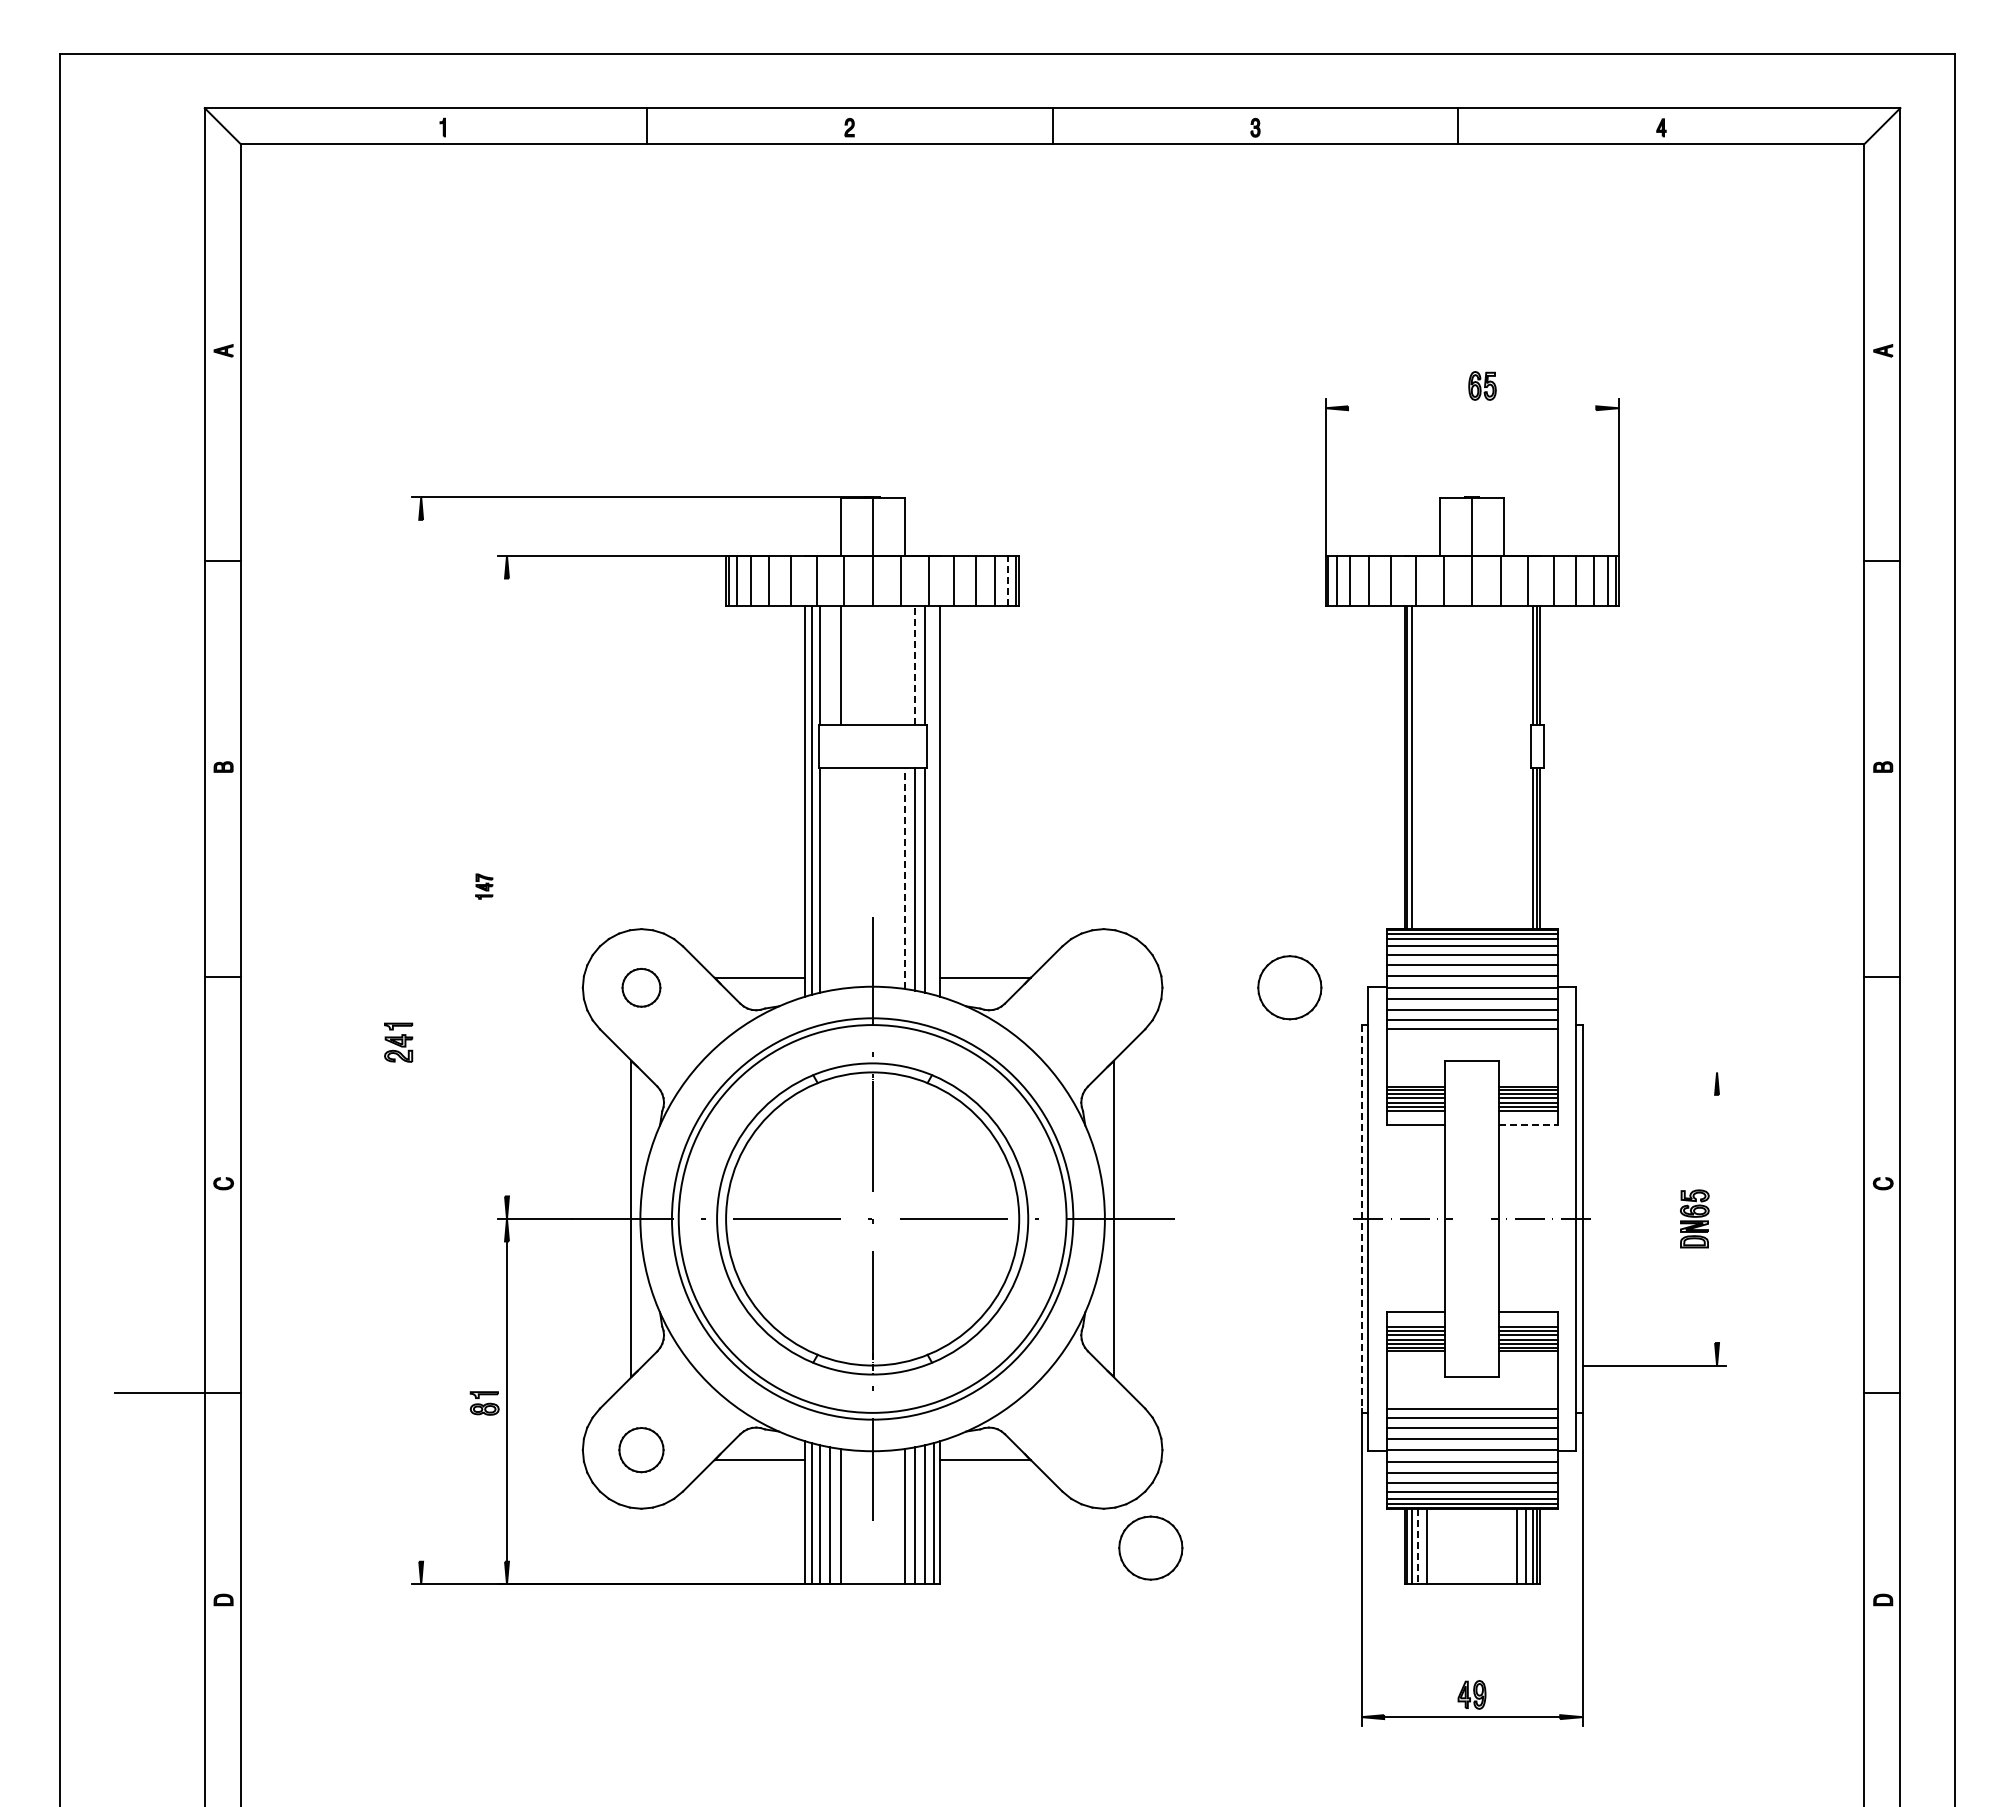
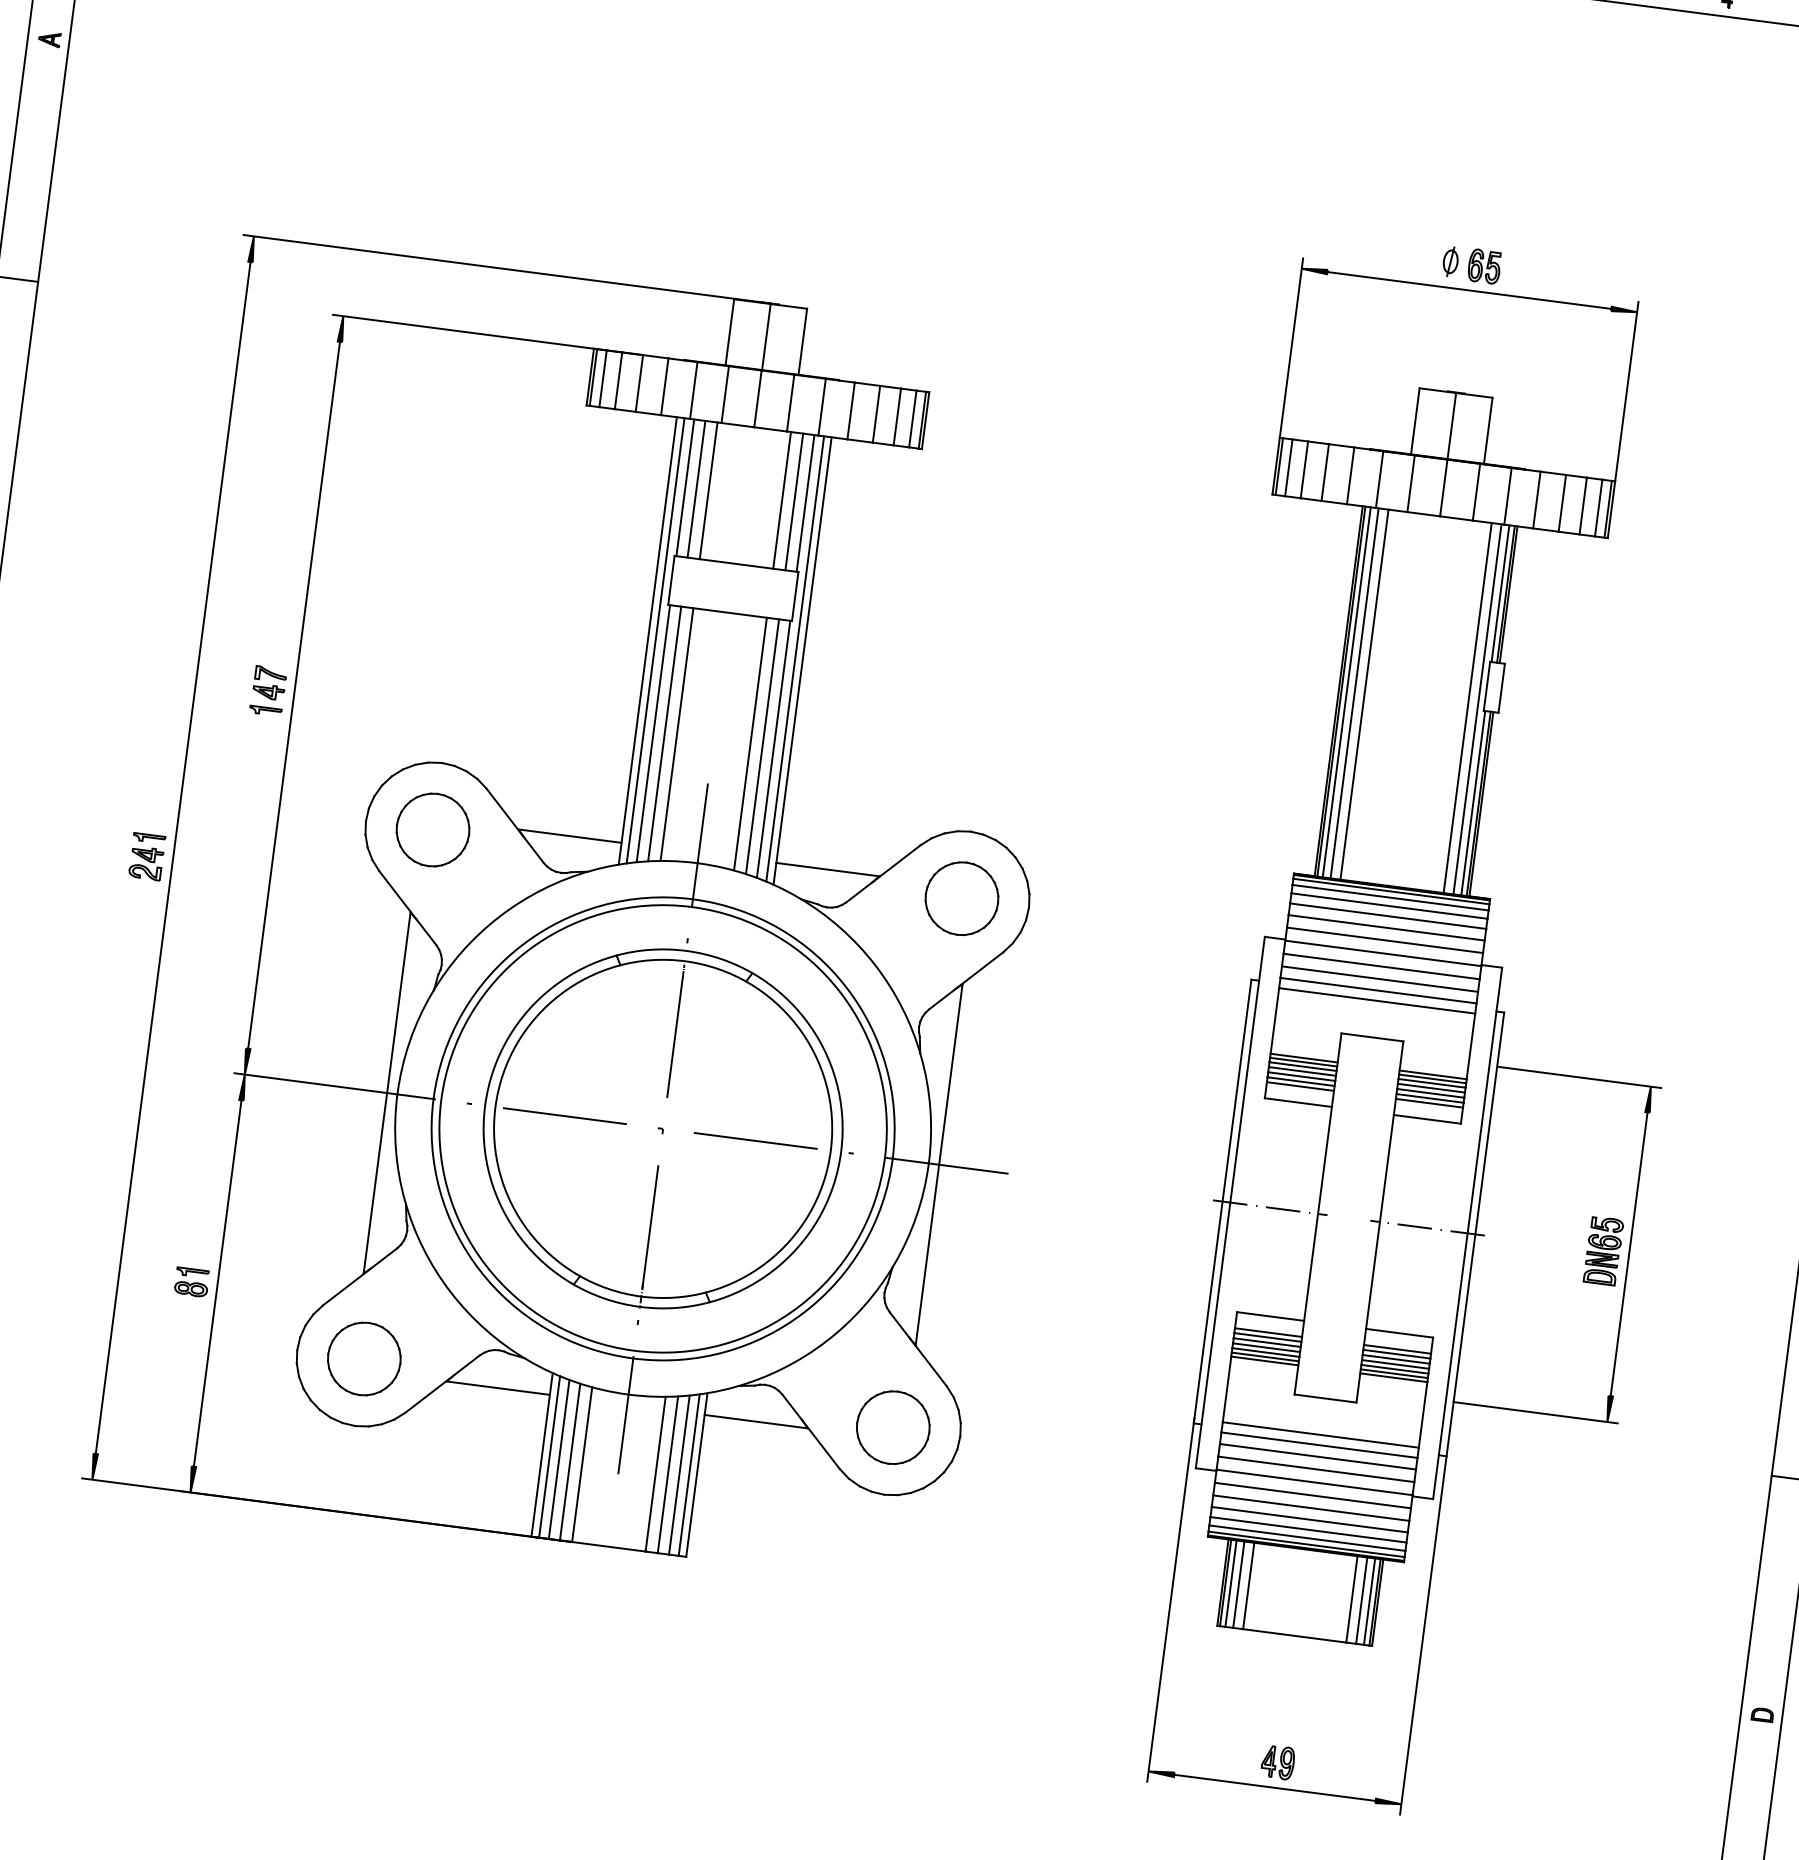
part: (1452, 385) -> (1450, 261), added
line: (1472, 408) -> (1469, 290), added
line: (1008, 580) -> (913, 418), dashed -> solid
line: (829, 665) -> (696, 489), added
line: (904, 665) -> (781, 500), added
line: (915, 665) -> (794, 502), dashed -> solid
line: (1418, 767) -> (1354, 693), added
line: (1427, 767) -> (1364, 694), added
line: (1517, 767) -> (1467, 708), added
line: (1525, 767) -> (1477, 709), added
line: (933, 799) -> (795, 658), added
line: (904, 877) -> (750, 742), dashed -> solid
line: (840, 878) -> (676, 734), added
line: (829, 879) -> (664, 734), added
part: (483, 886) -> (267, 690), size x1.67
line: (507, 887) -> (294, 695), added
part: (641, 987) -> (433, 829), size x1.67
part: (1289, 987) -> (961, 898), moved
line: (421, 1040) -> (173, 857), added
line: (1654, 1072) -> (1579, 1077), added
line: (1529, 1125) -> (1428, 1119), dashed -> solid
line: (1361, 1218) -> (1222, 1200), dashed -> solid
line: (1717, 1218) -> (1629, 1253), added
part: (641, 1449) -> (364, 1358), size x1.43
line: (1418, 1546) -> (1238, 1584), dashed -> solid
part: (1150, 1547) -> (892, 1426), moved

